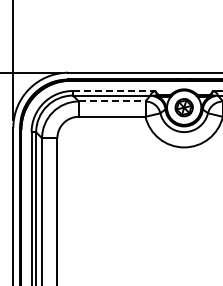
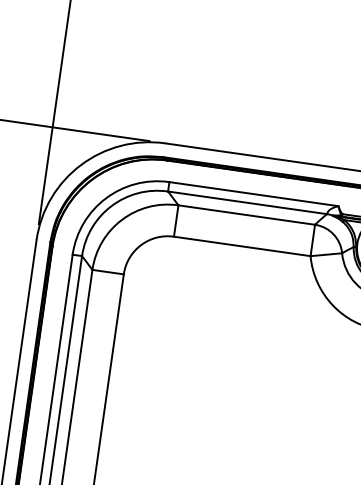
line: (114, 91) -> (254, 195), dashed -> solid
line: (112, 101) -> (247, 215), dashed -> solid

